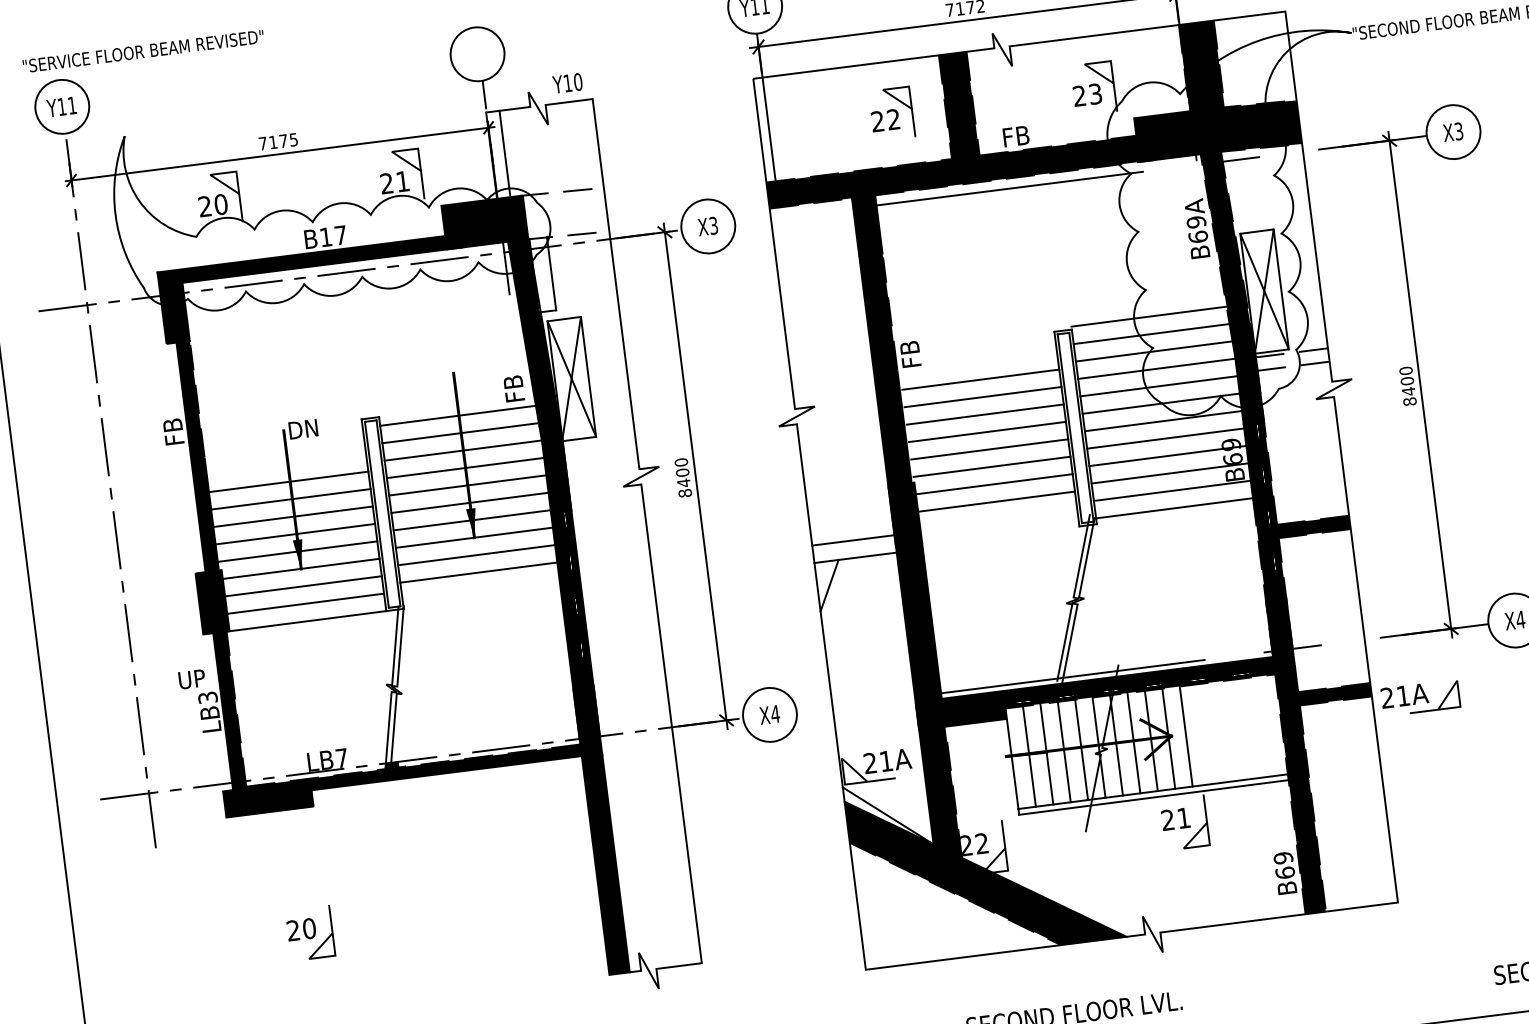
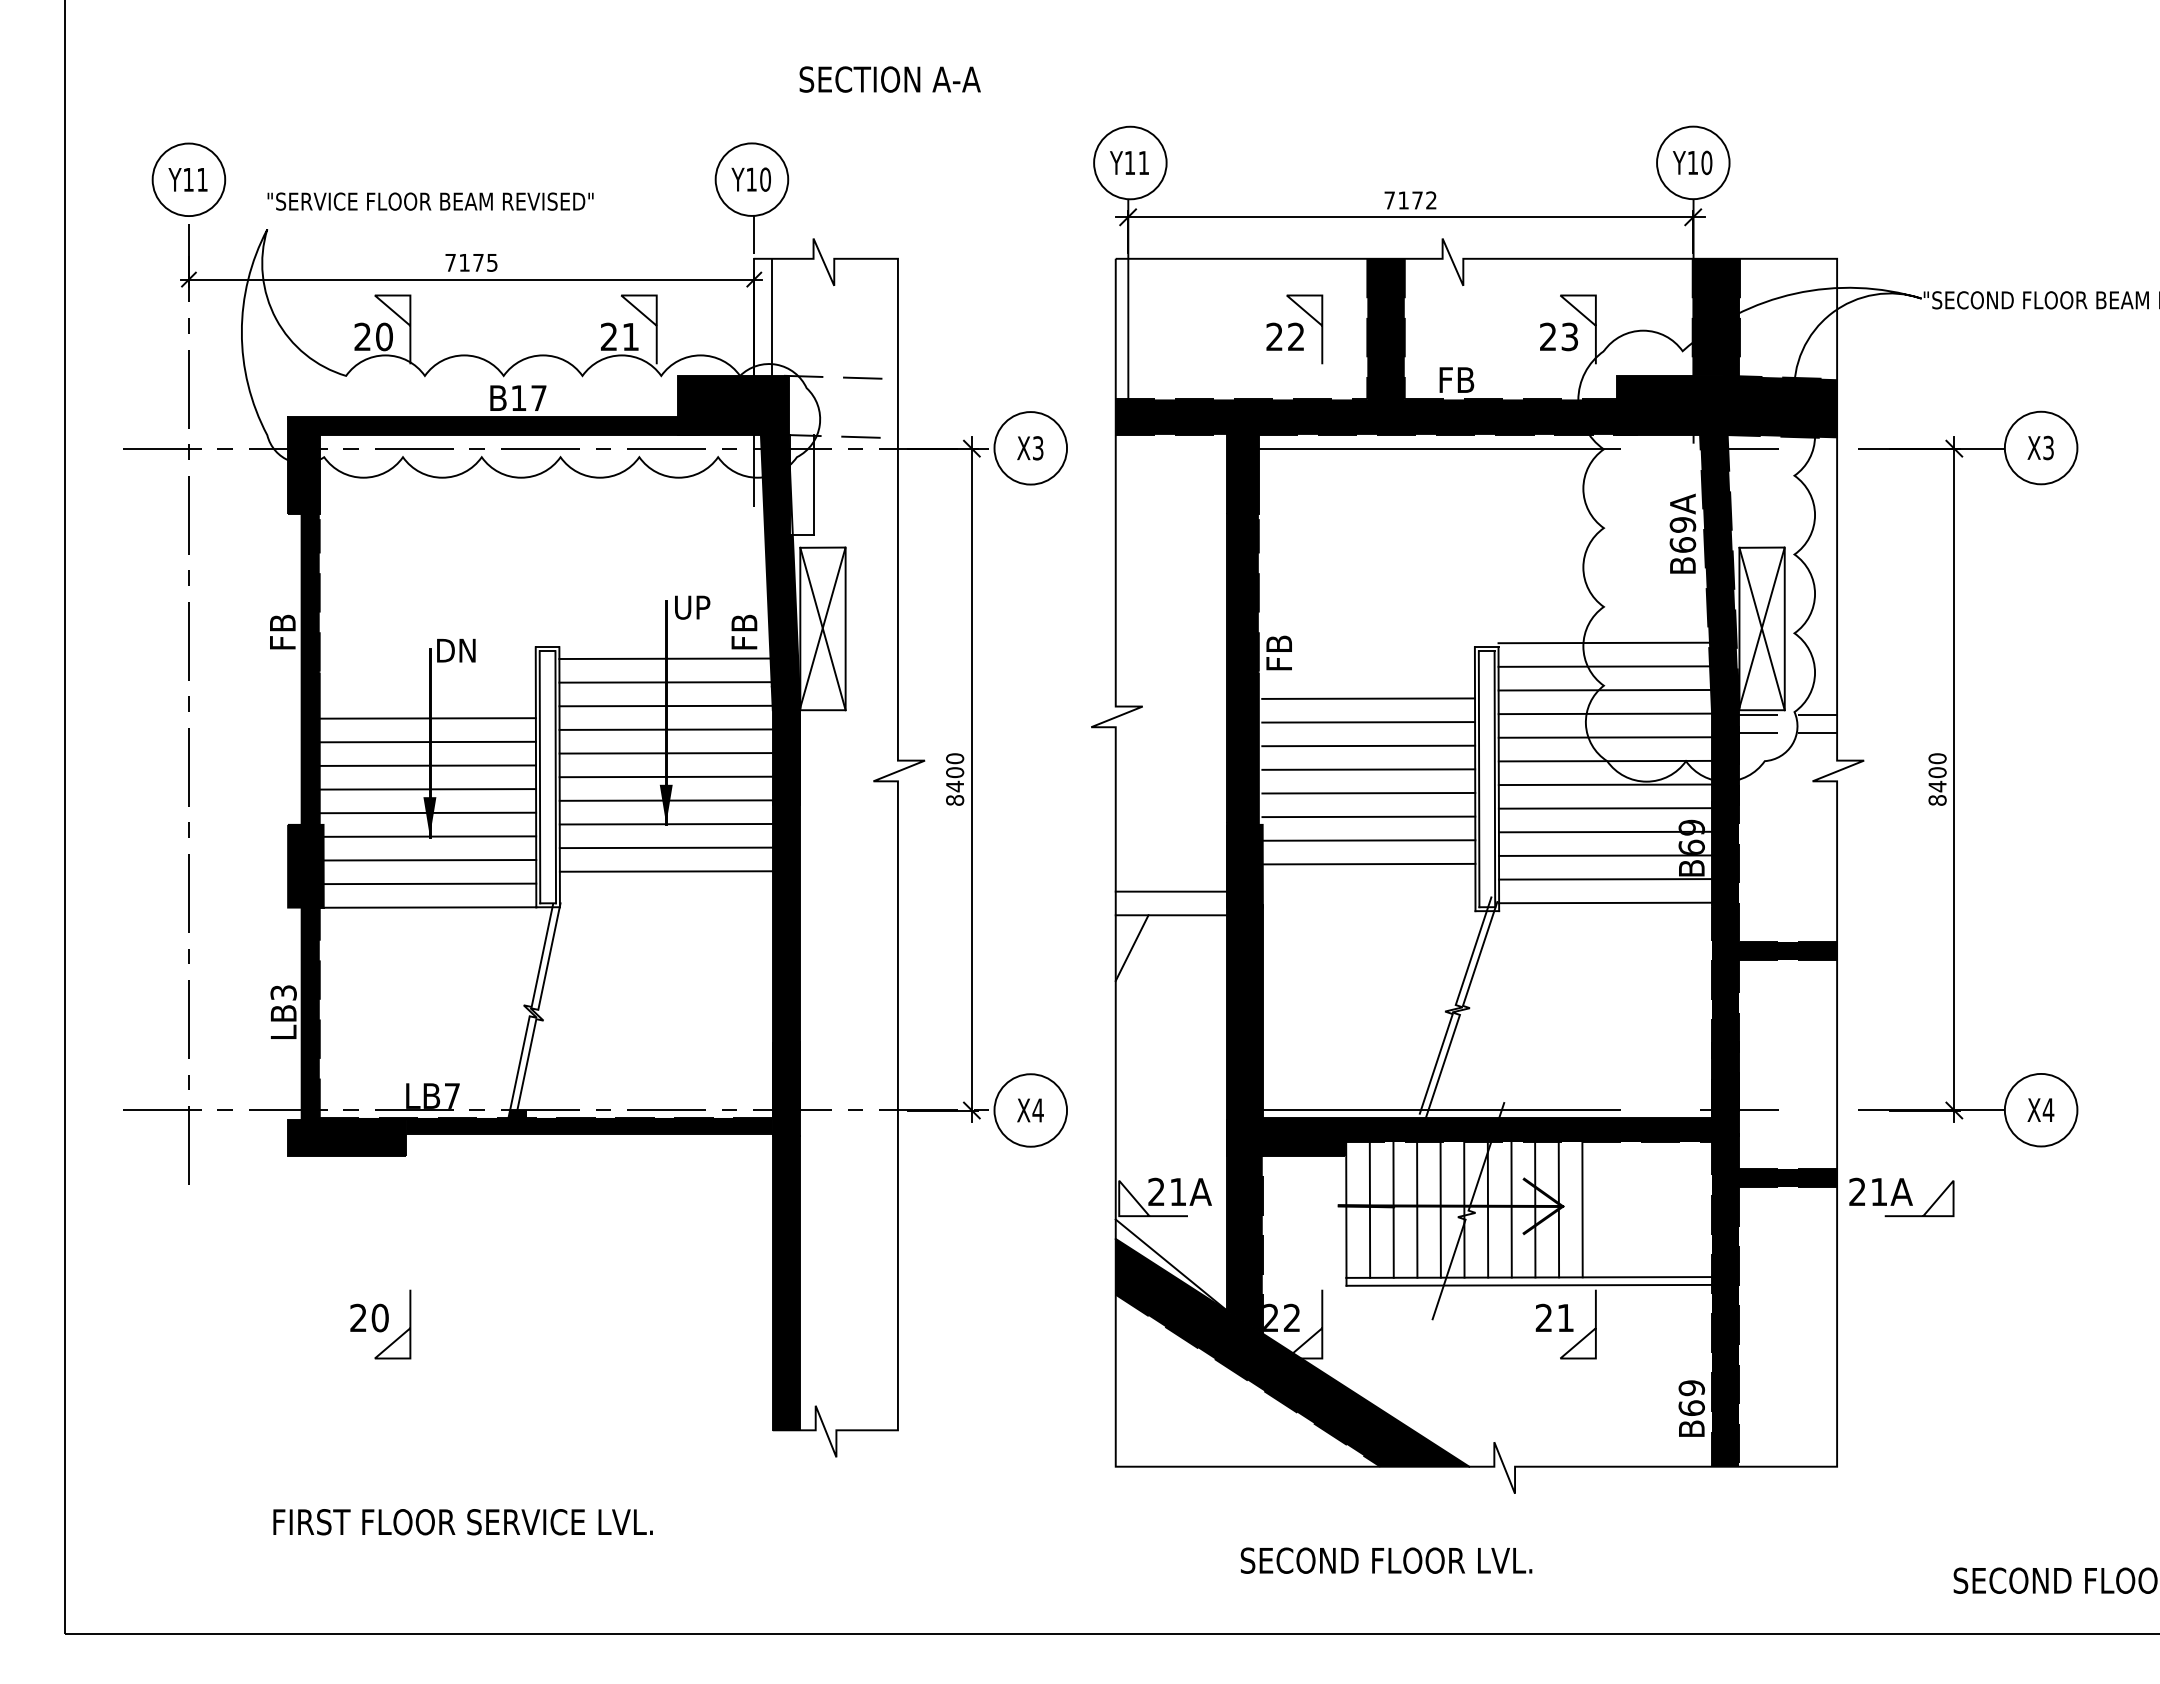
text: (143, 51) -> (430, 201), moved
text: (567, 83) -> (750, 179), moved
text: (191, 679) -> (692, 607), moved

